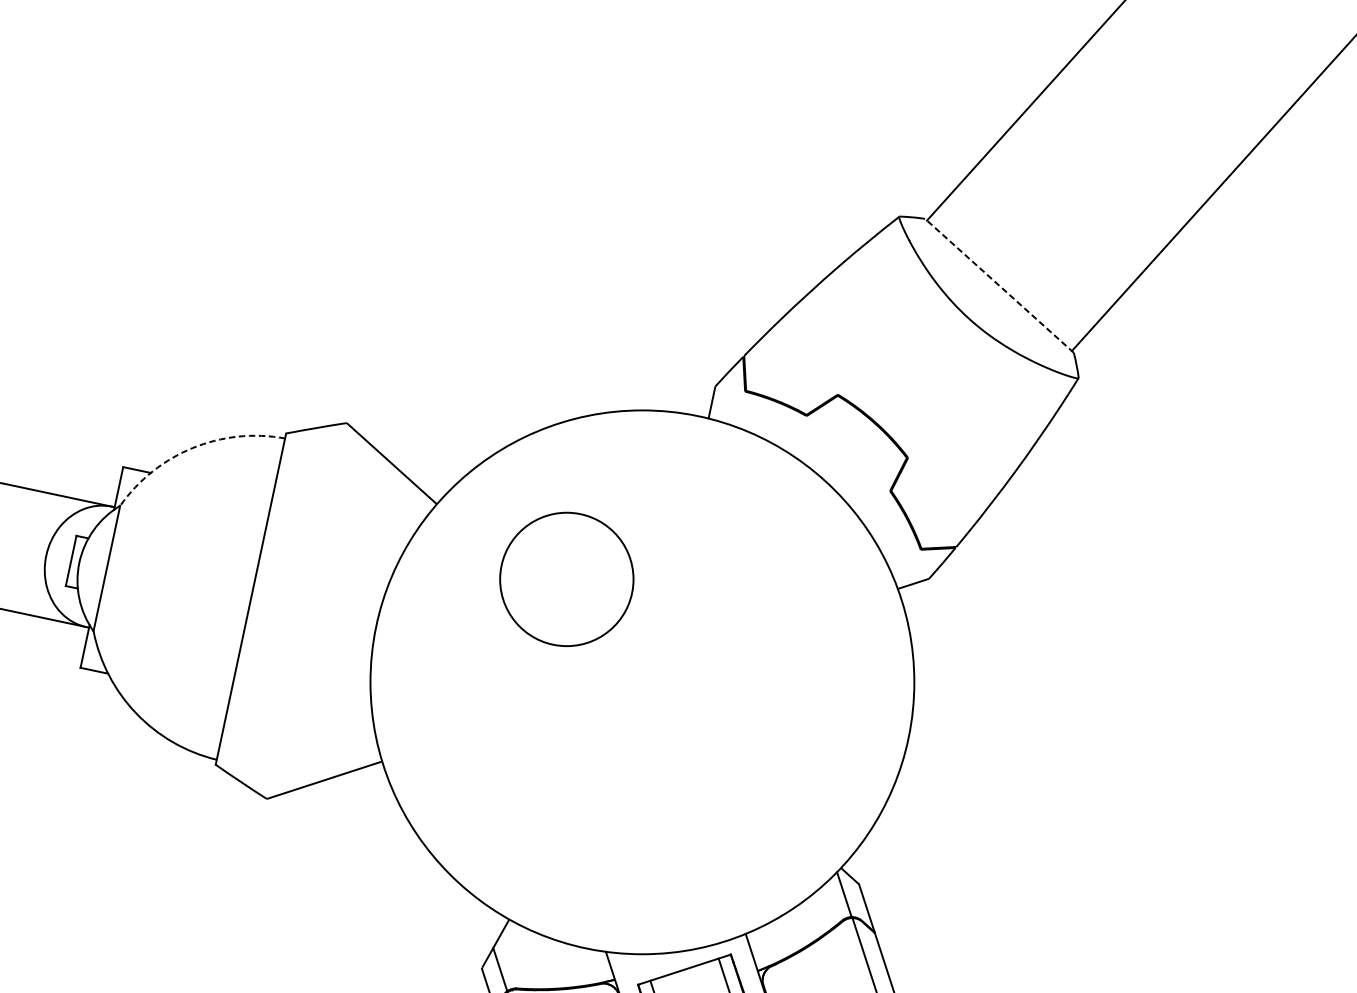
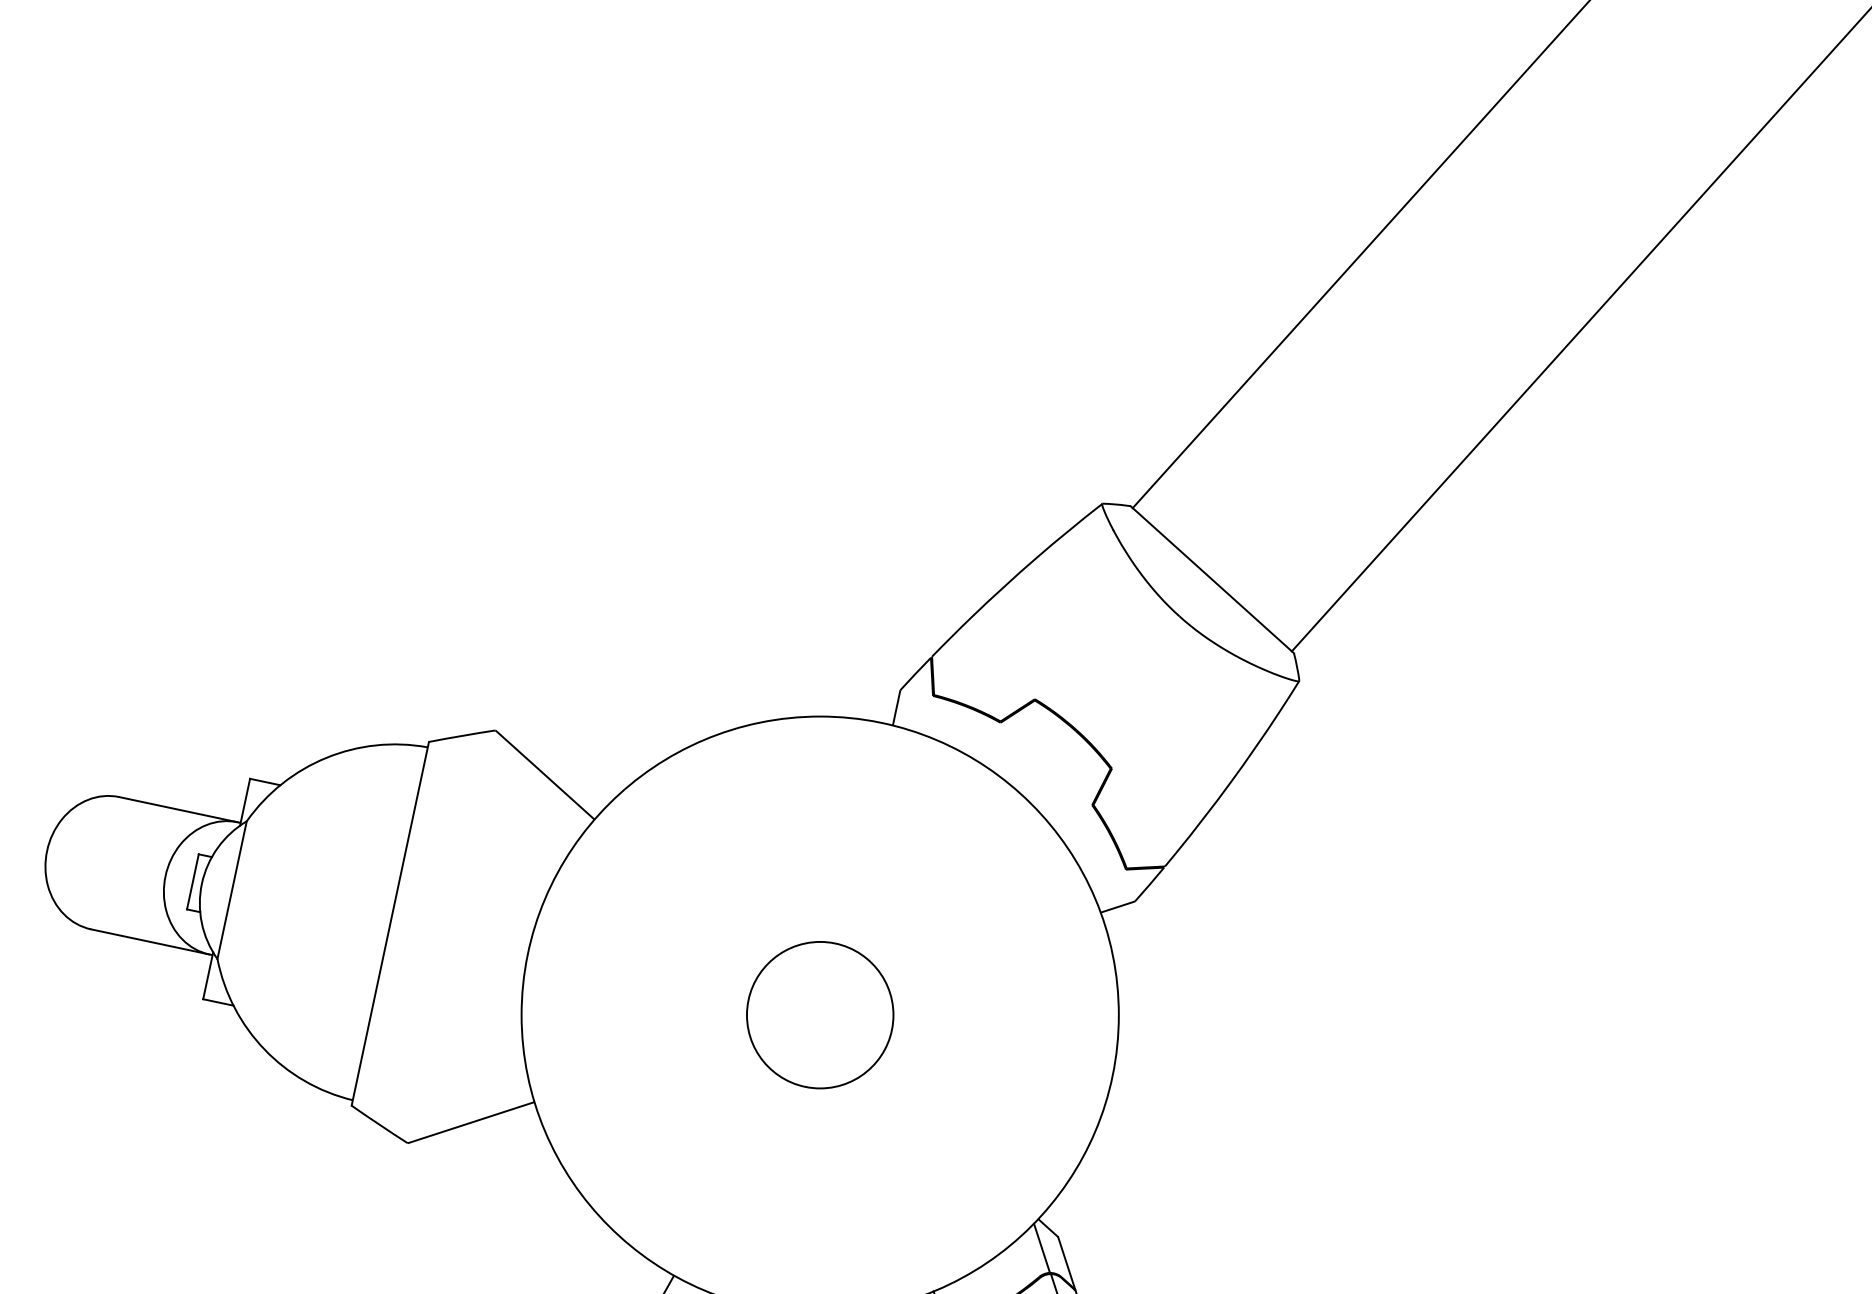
line: (999, 285) -> (1212, 579), dashed -> solid
arc: (192, 447) -> (326, 757), dashed -> solid
circle: (567, 579) -> (820, 1015), moved

